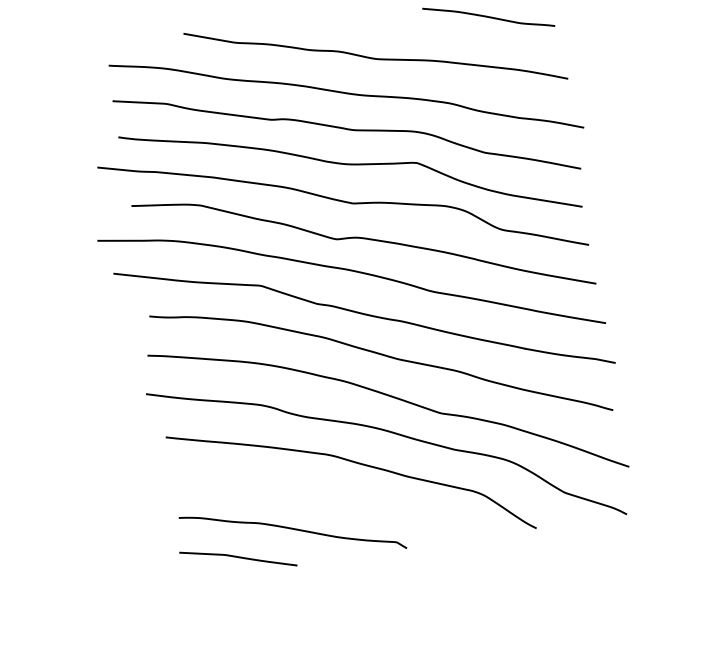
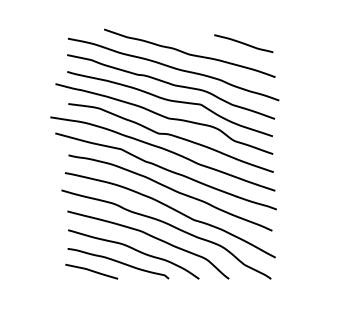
curve: (323, 498) -> (134, 250), added

